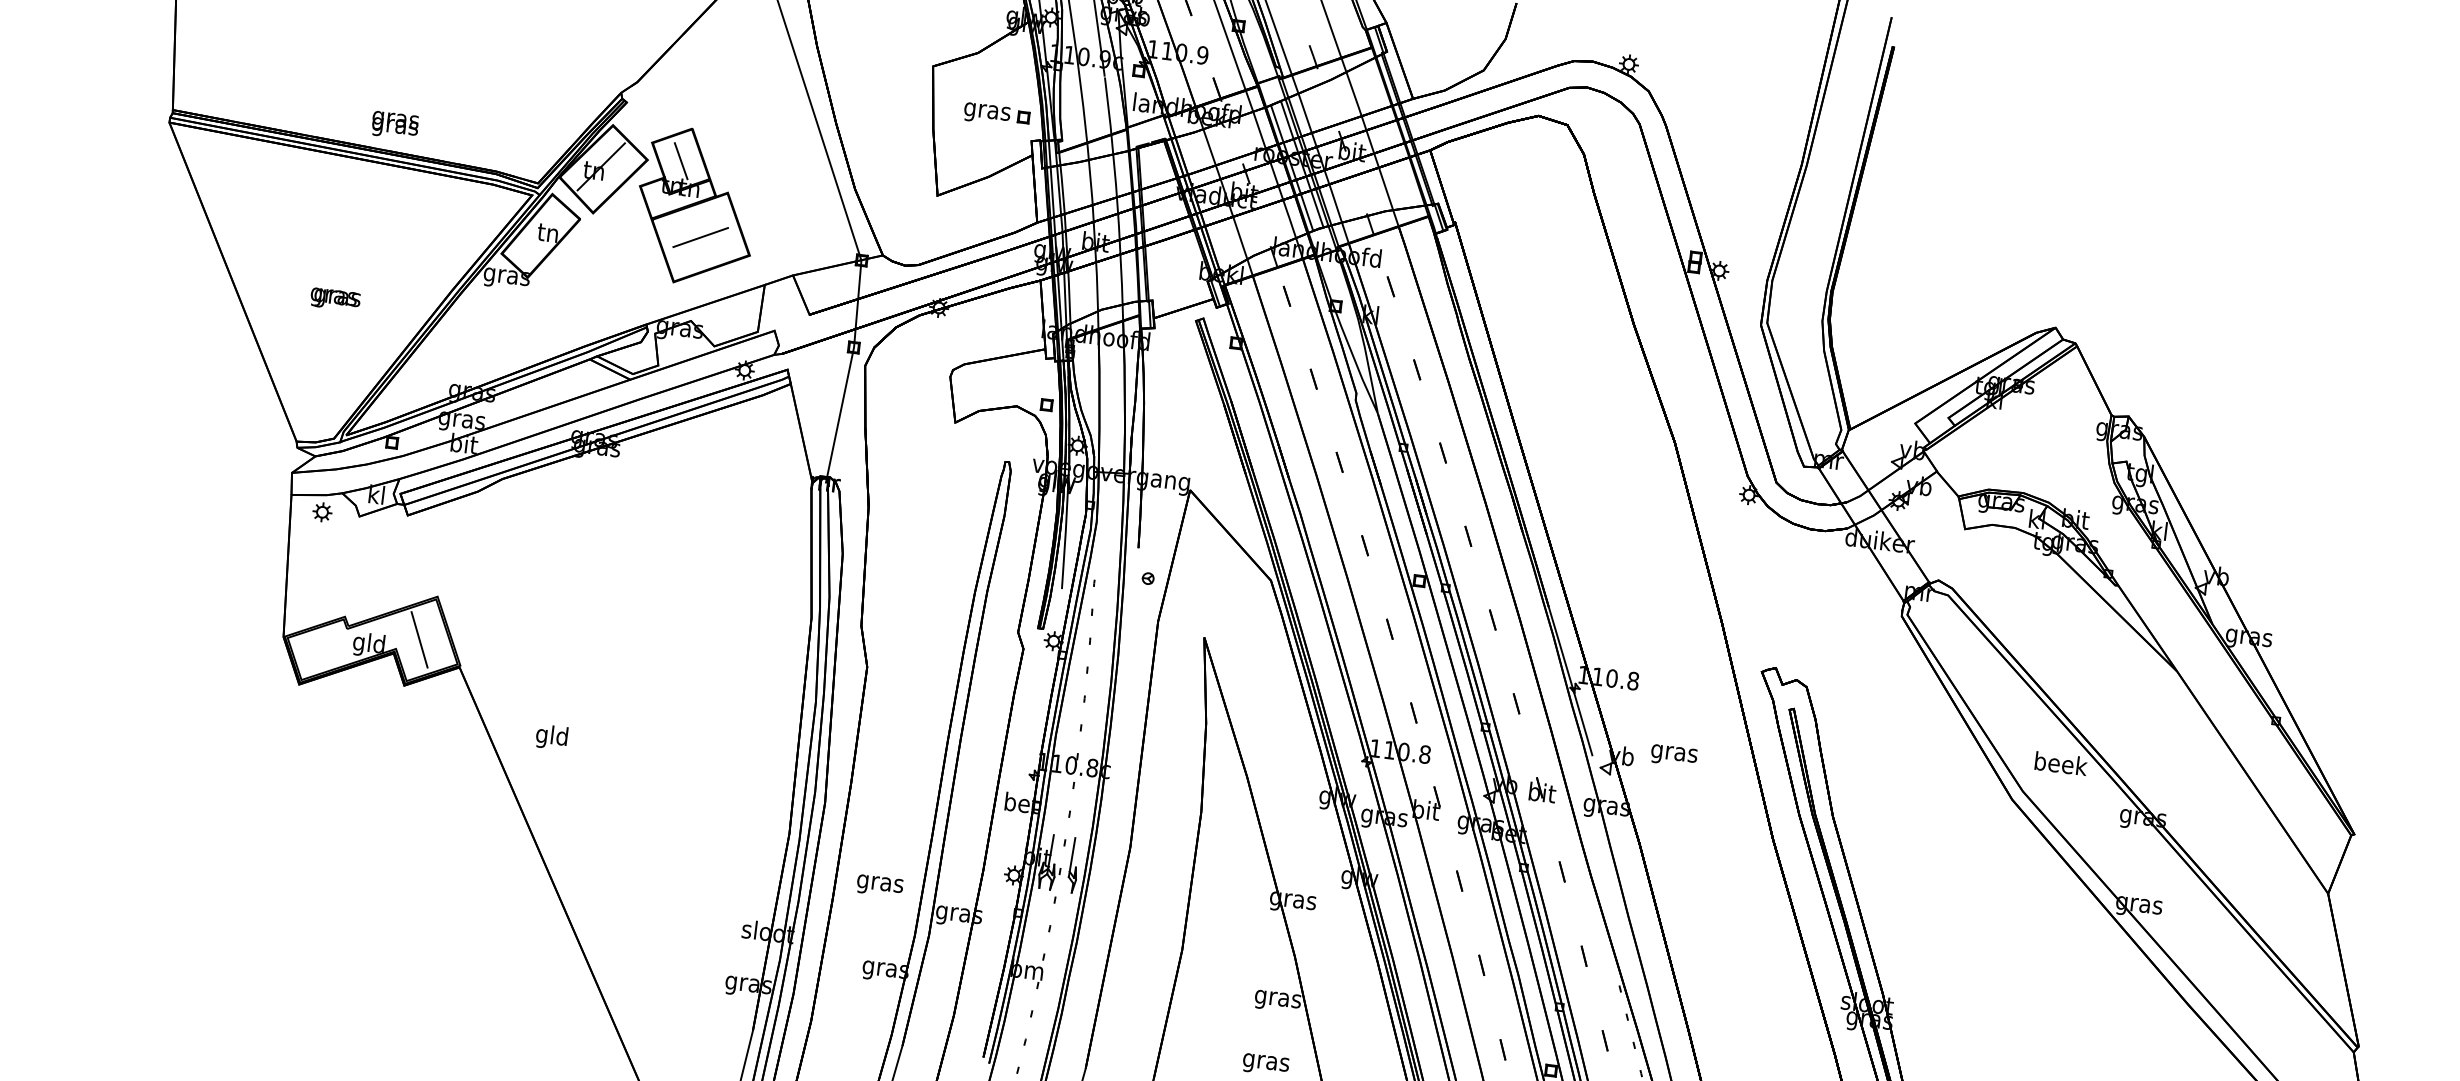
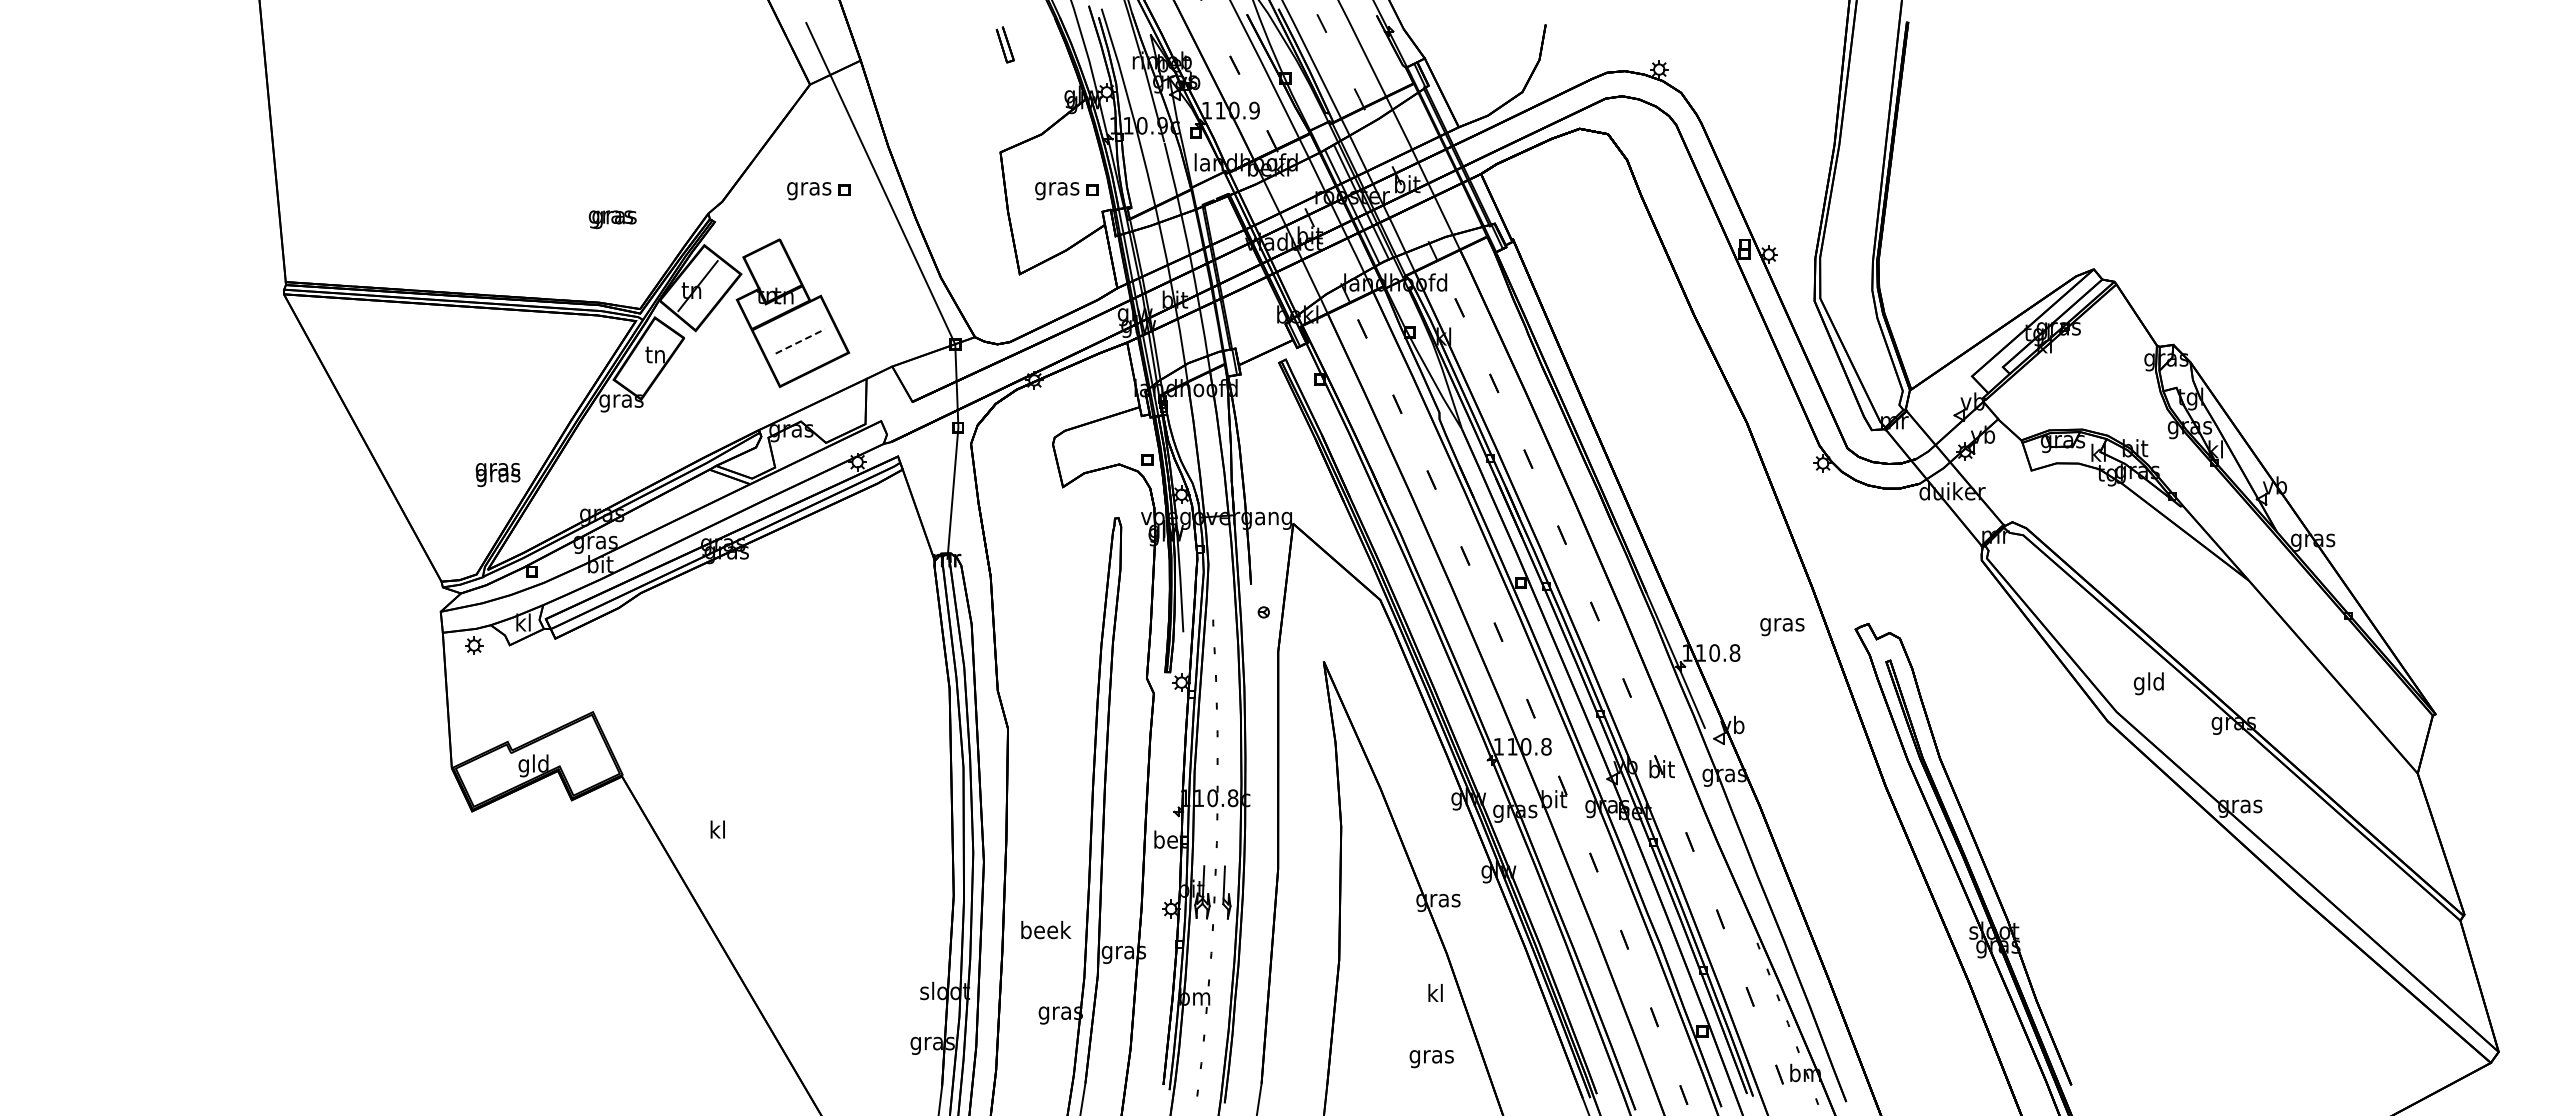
part: (738, 83) -> (818, 191), added
text: (394, 125) -> (497, 474), moved
line: (680, 161) -> (772, 271), removed
line: (700, 237) -> (800, 341), solid -> dashed
text: (335, 299) -> (612, 219), moved
line: (419, 639) -> (580, 754), removed
text: (551, 736) -> (717, 831), gld -> kl
text: (1674, 756) -> (1782, 627), moved
text: (2060, 765) -> (2149, 683), beek -> gld
text: (881, 882) -> (1046, 931), gras -> beek
text: (1277, 999) -> (1435, 995), gras -> kl

